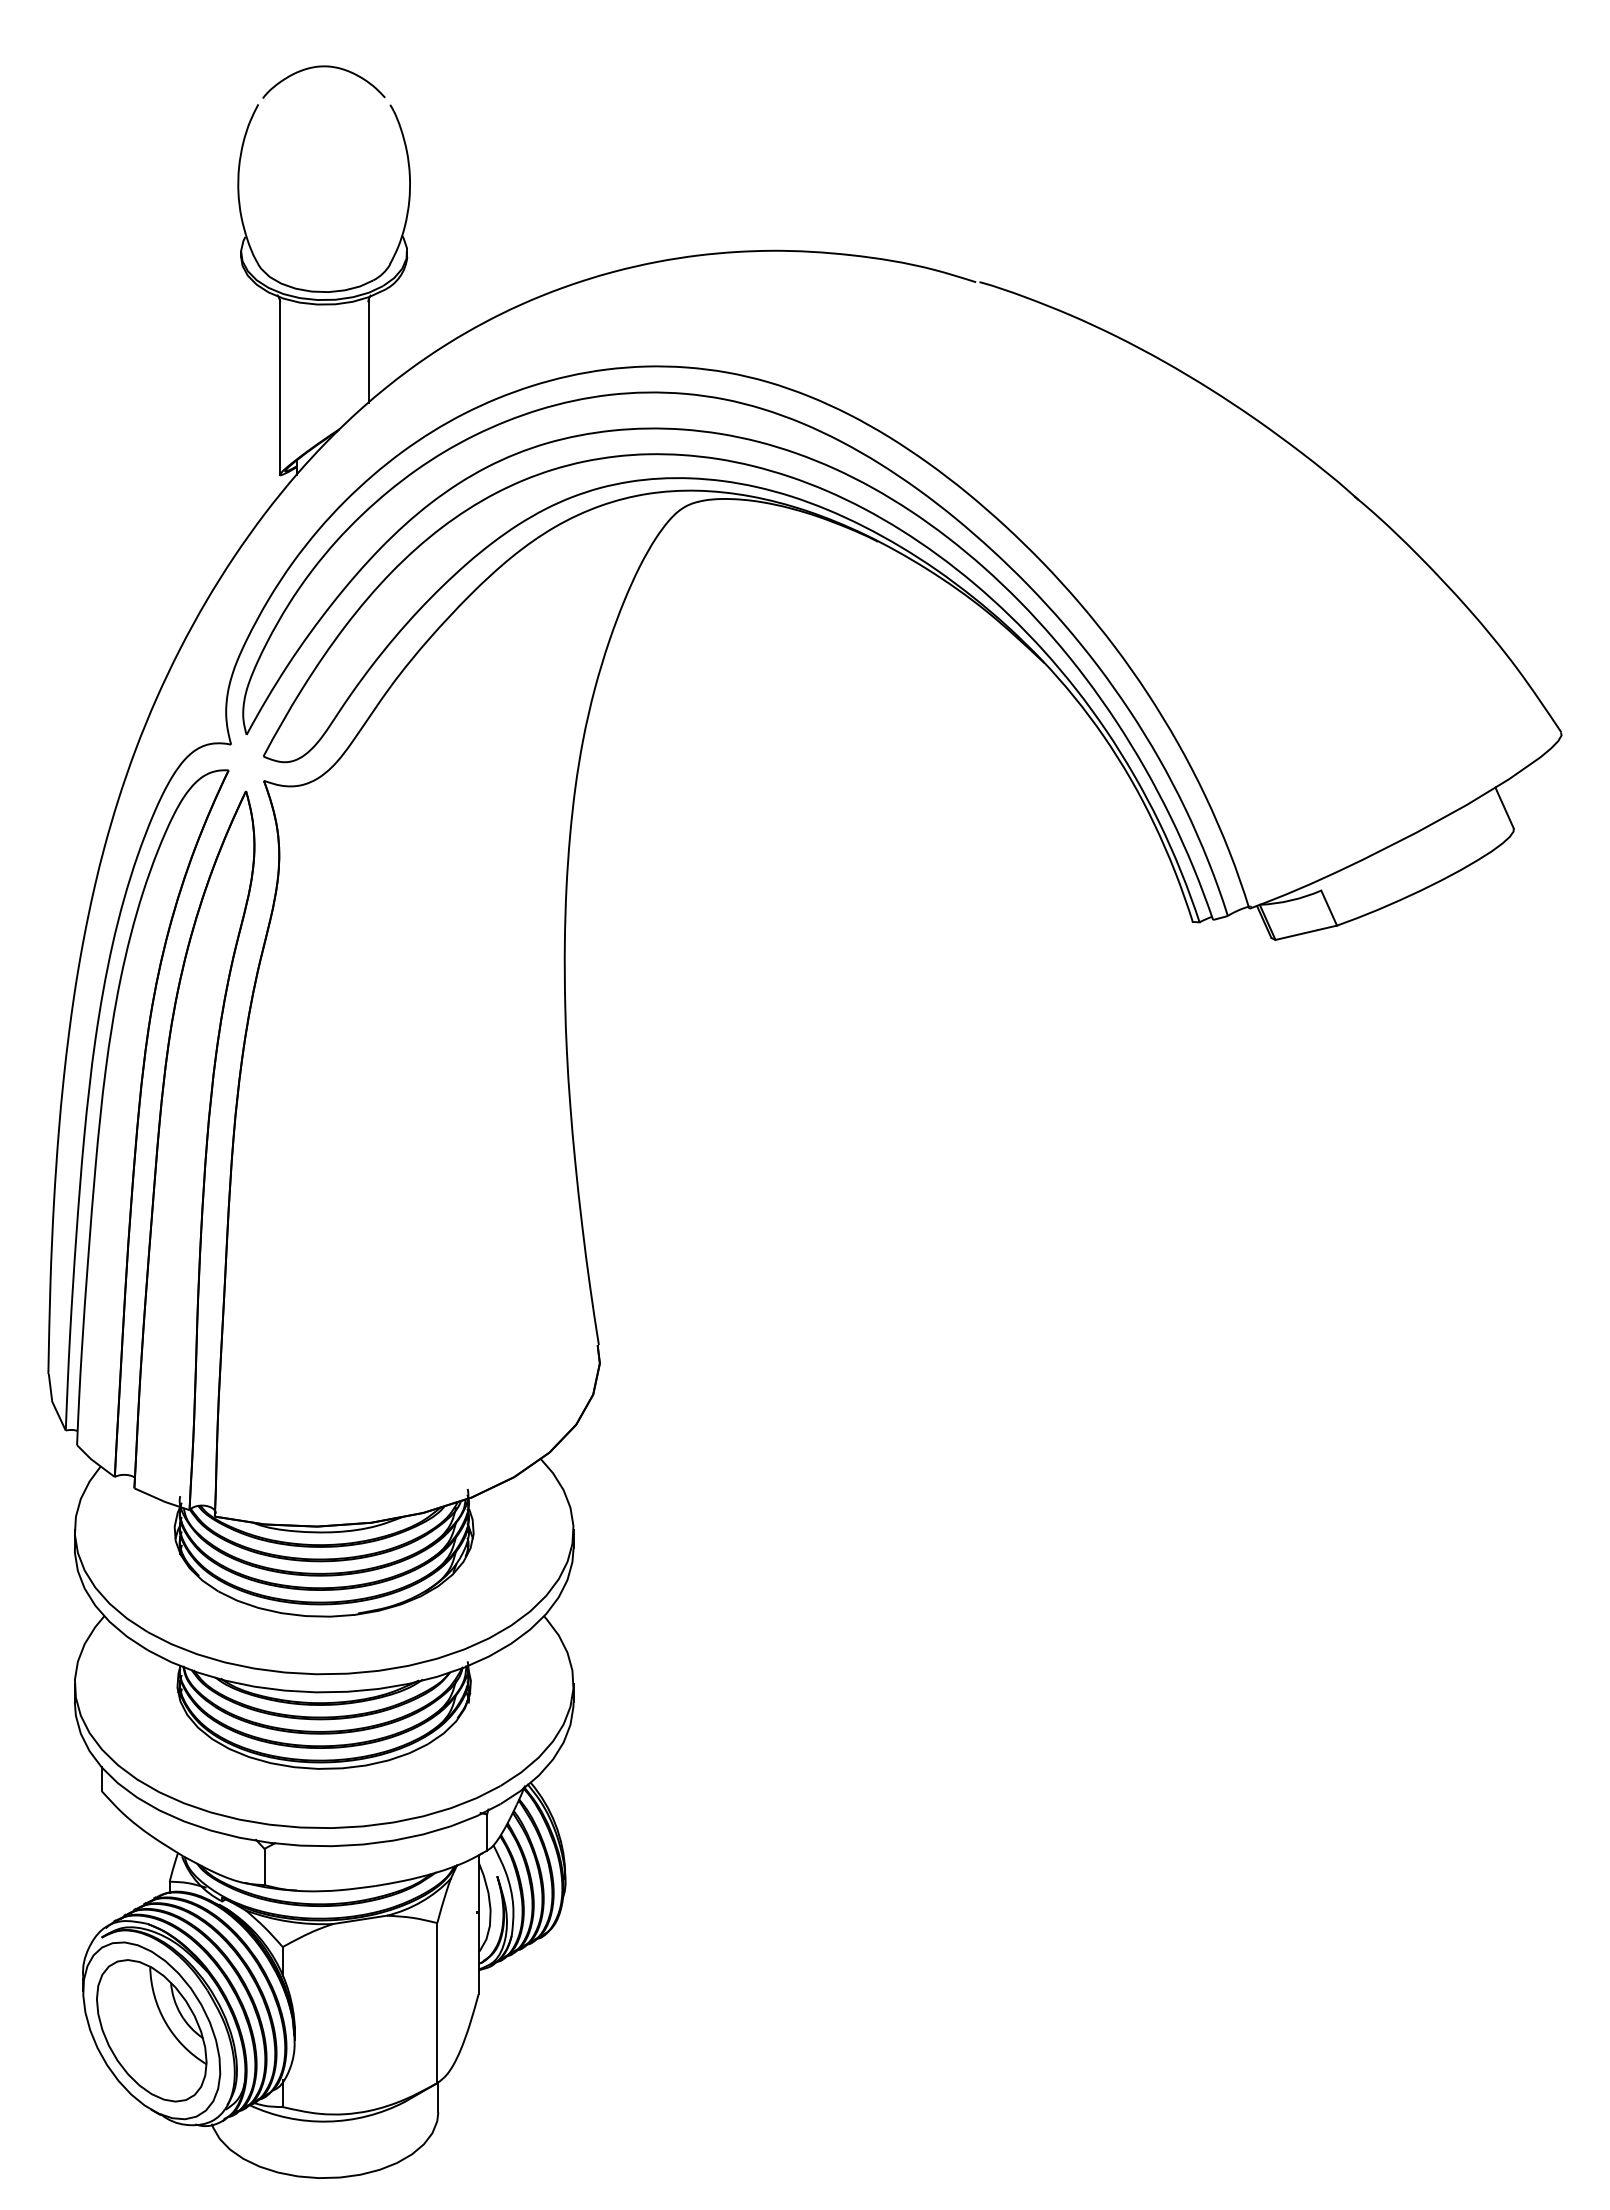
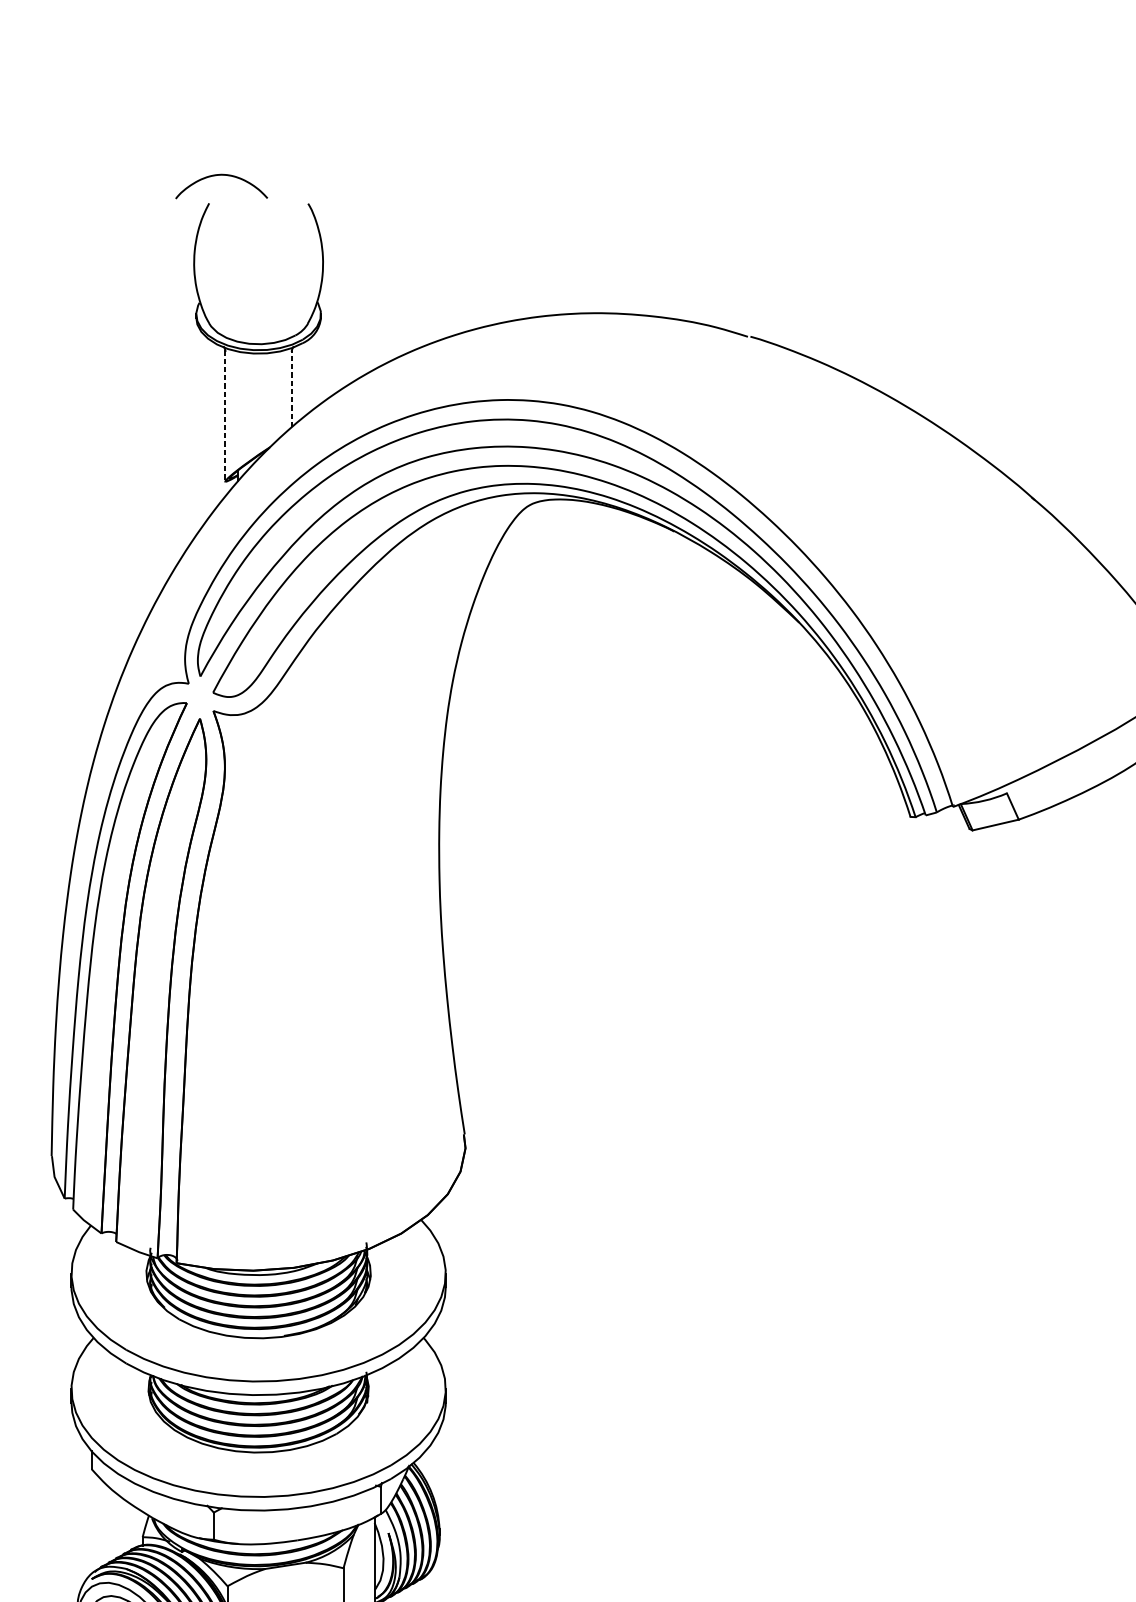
curve: (323, 67) -> (221, 175), moved
line: (368, 350) -> (291, 388), solid -> dashed
line: (279, 388) -> (225, 416), solid -> dashed

